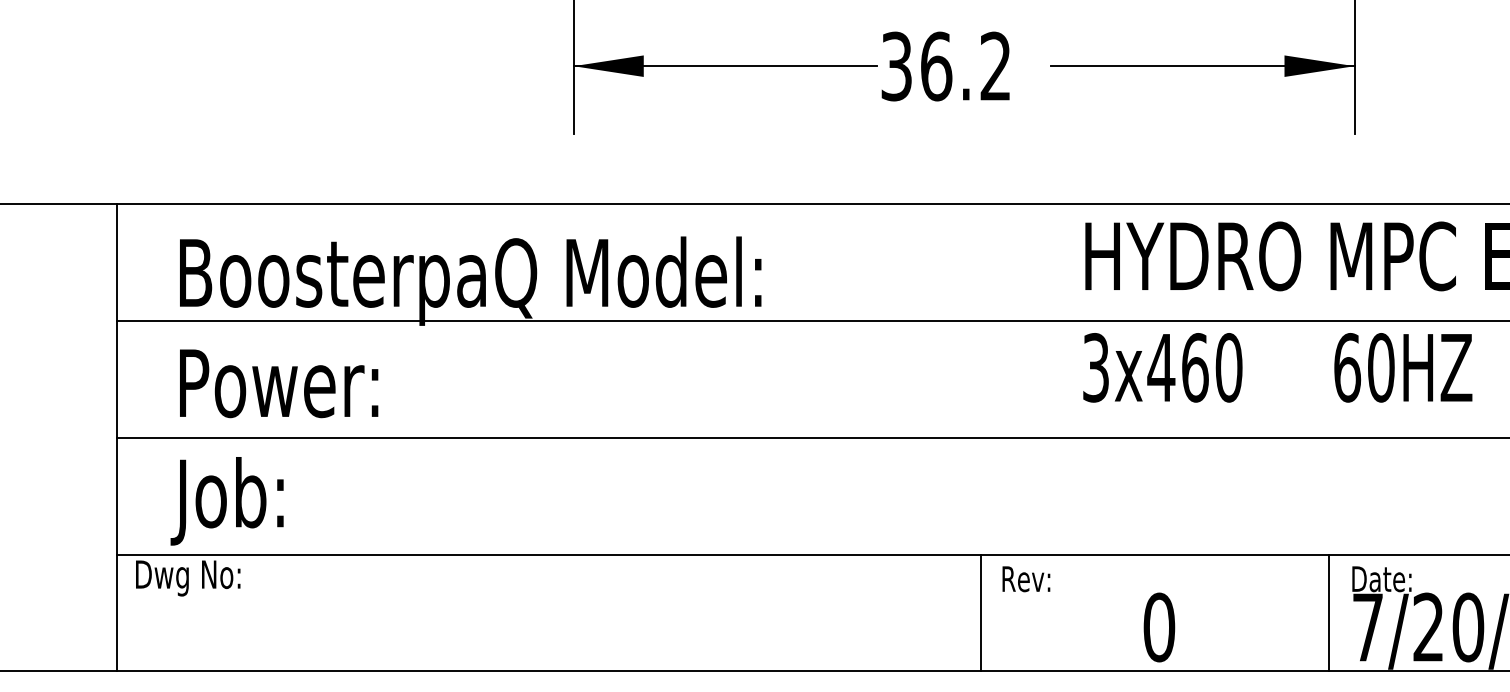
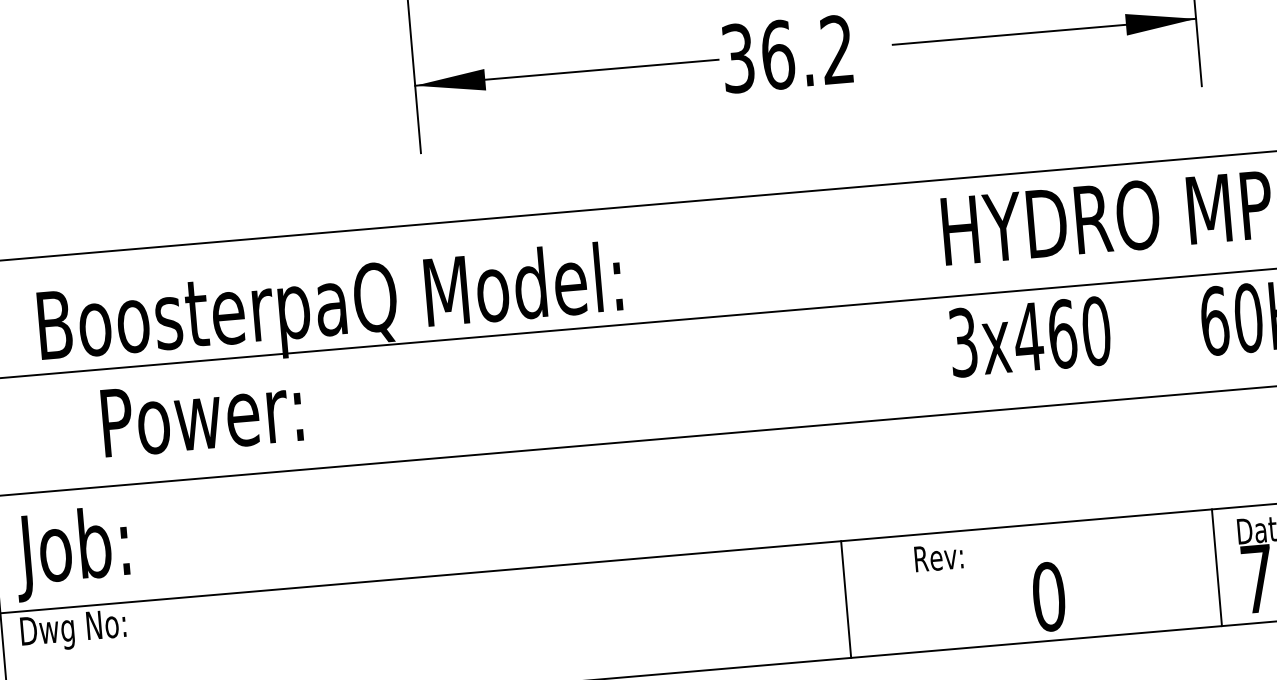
text: (279, 383) -> (202, 415), moved
text: (226, 501) -> (71, 553), moved
text: (1026, 579) -> (938, 557), moved
line: (980, 612) -> (845, 599), moved

